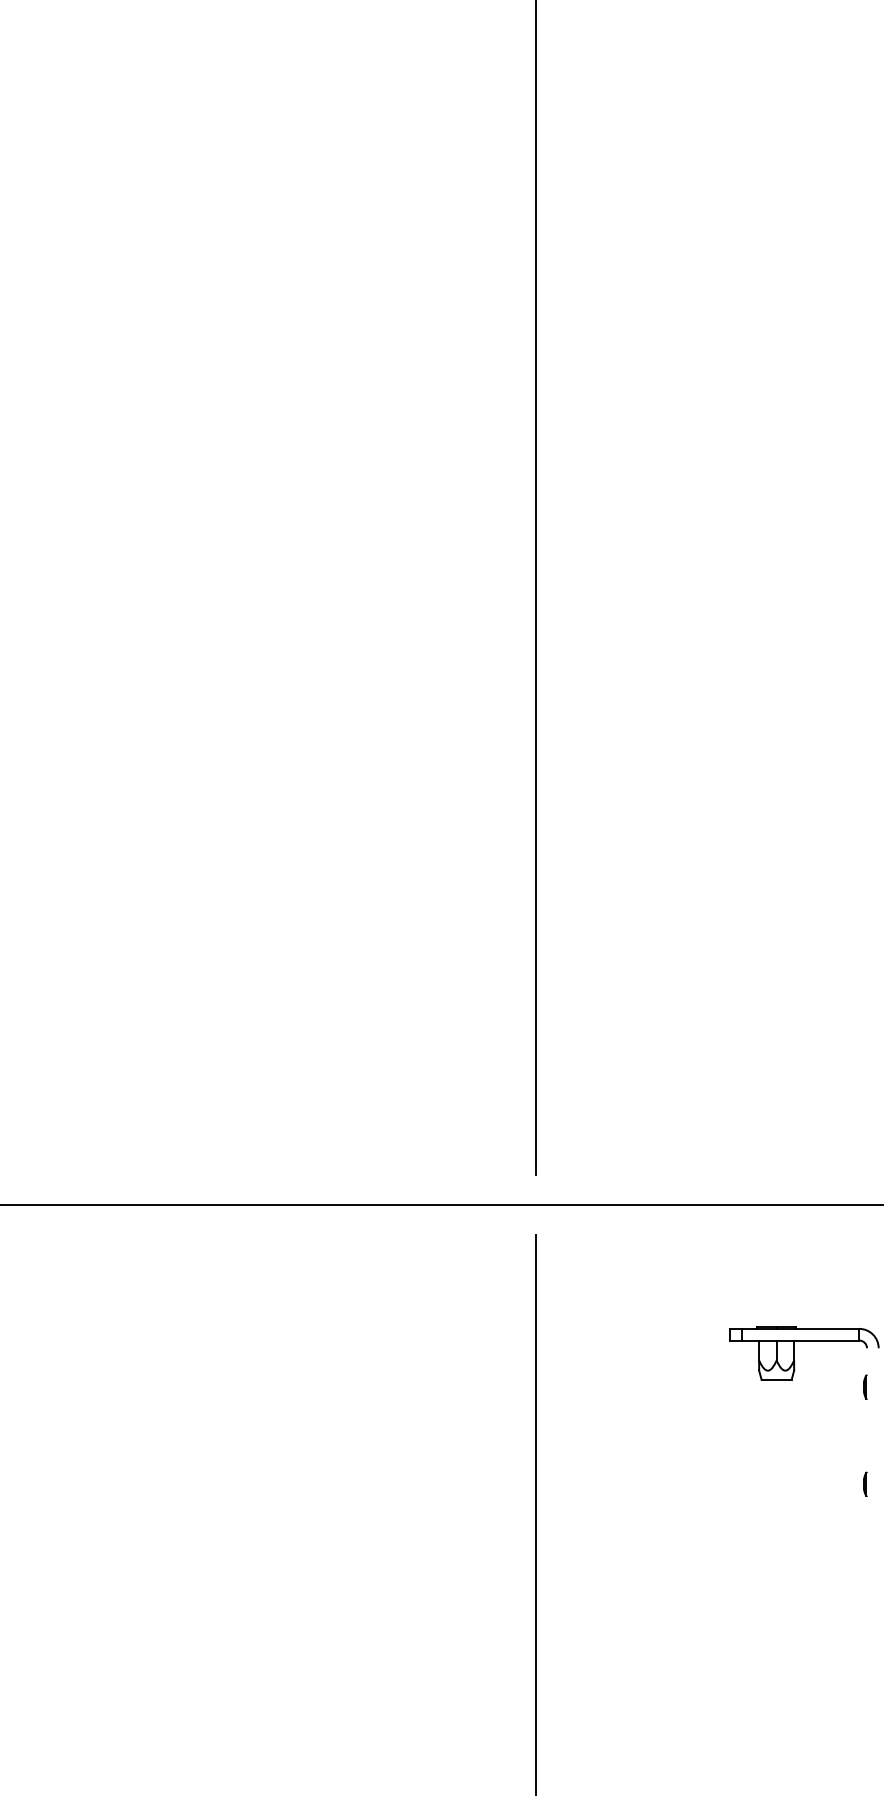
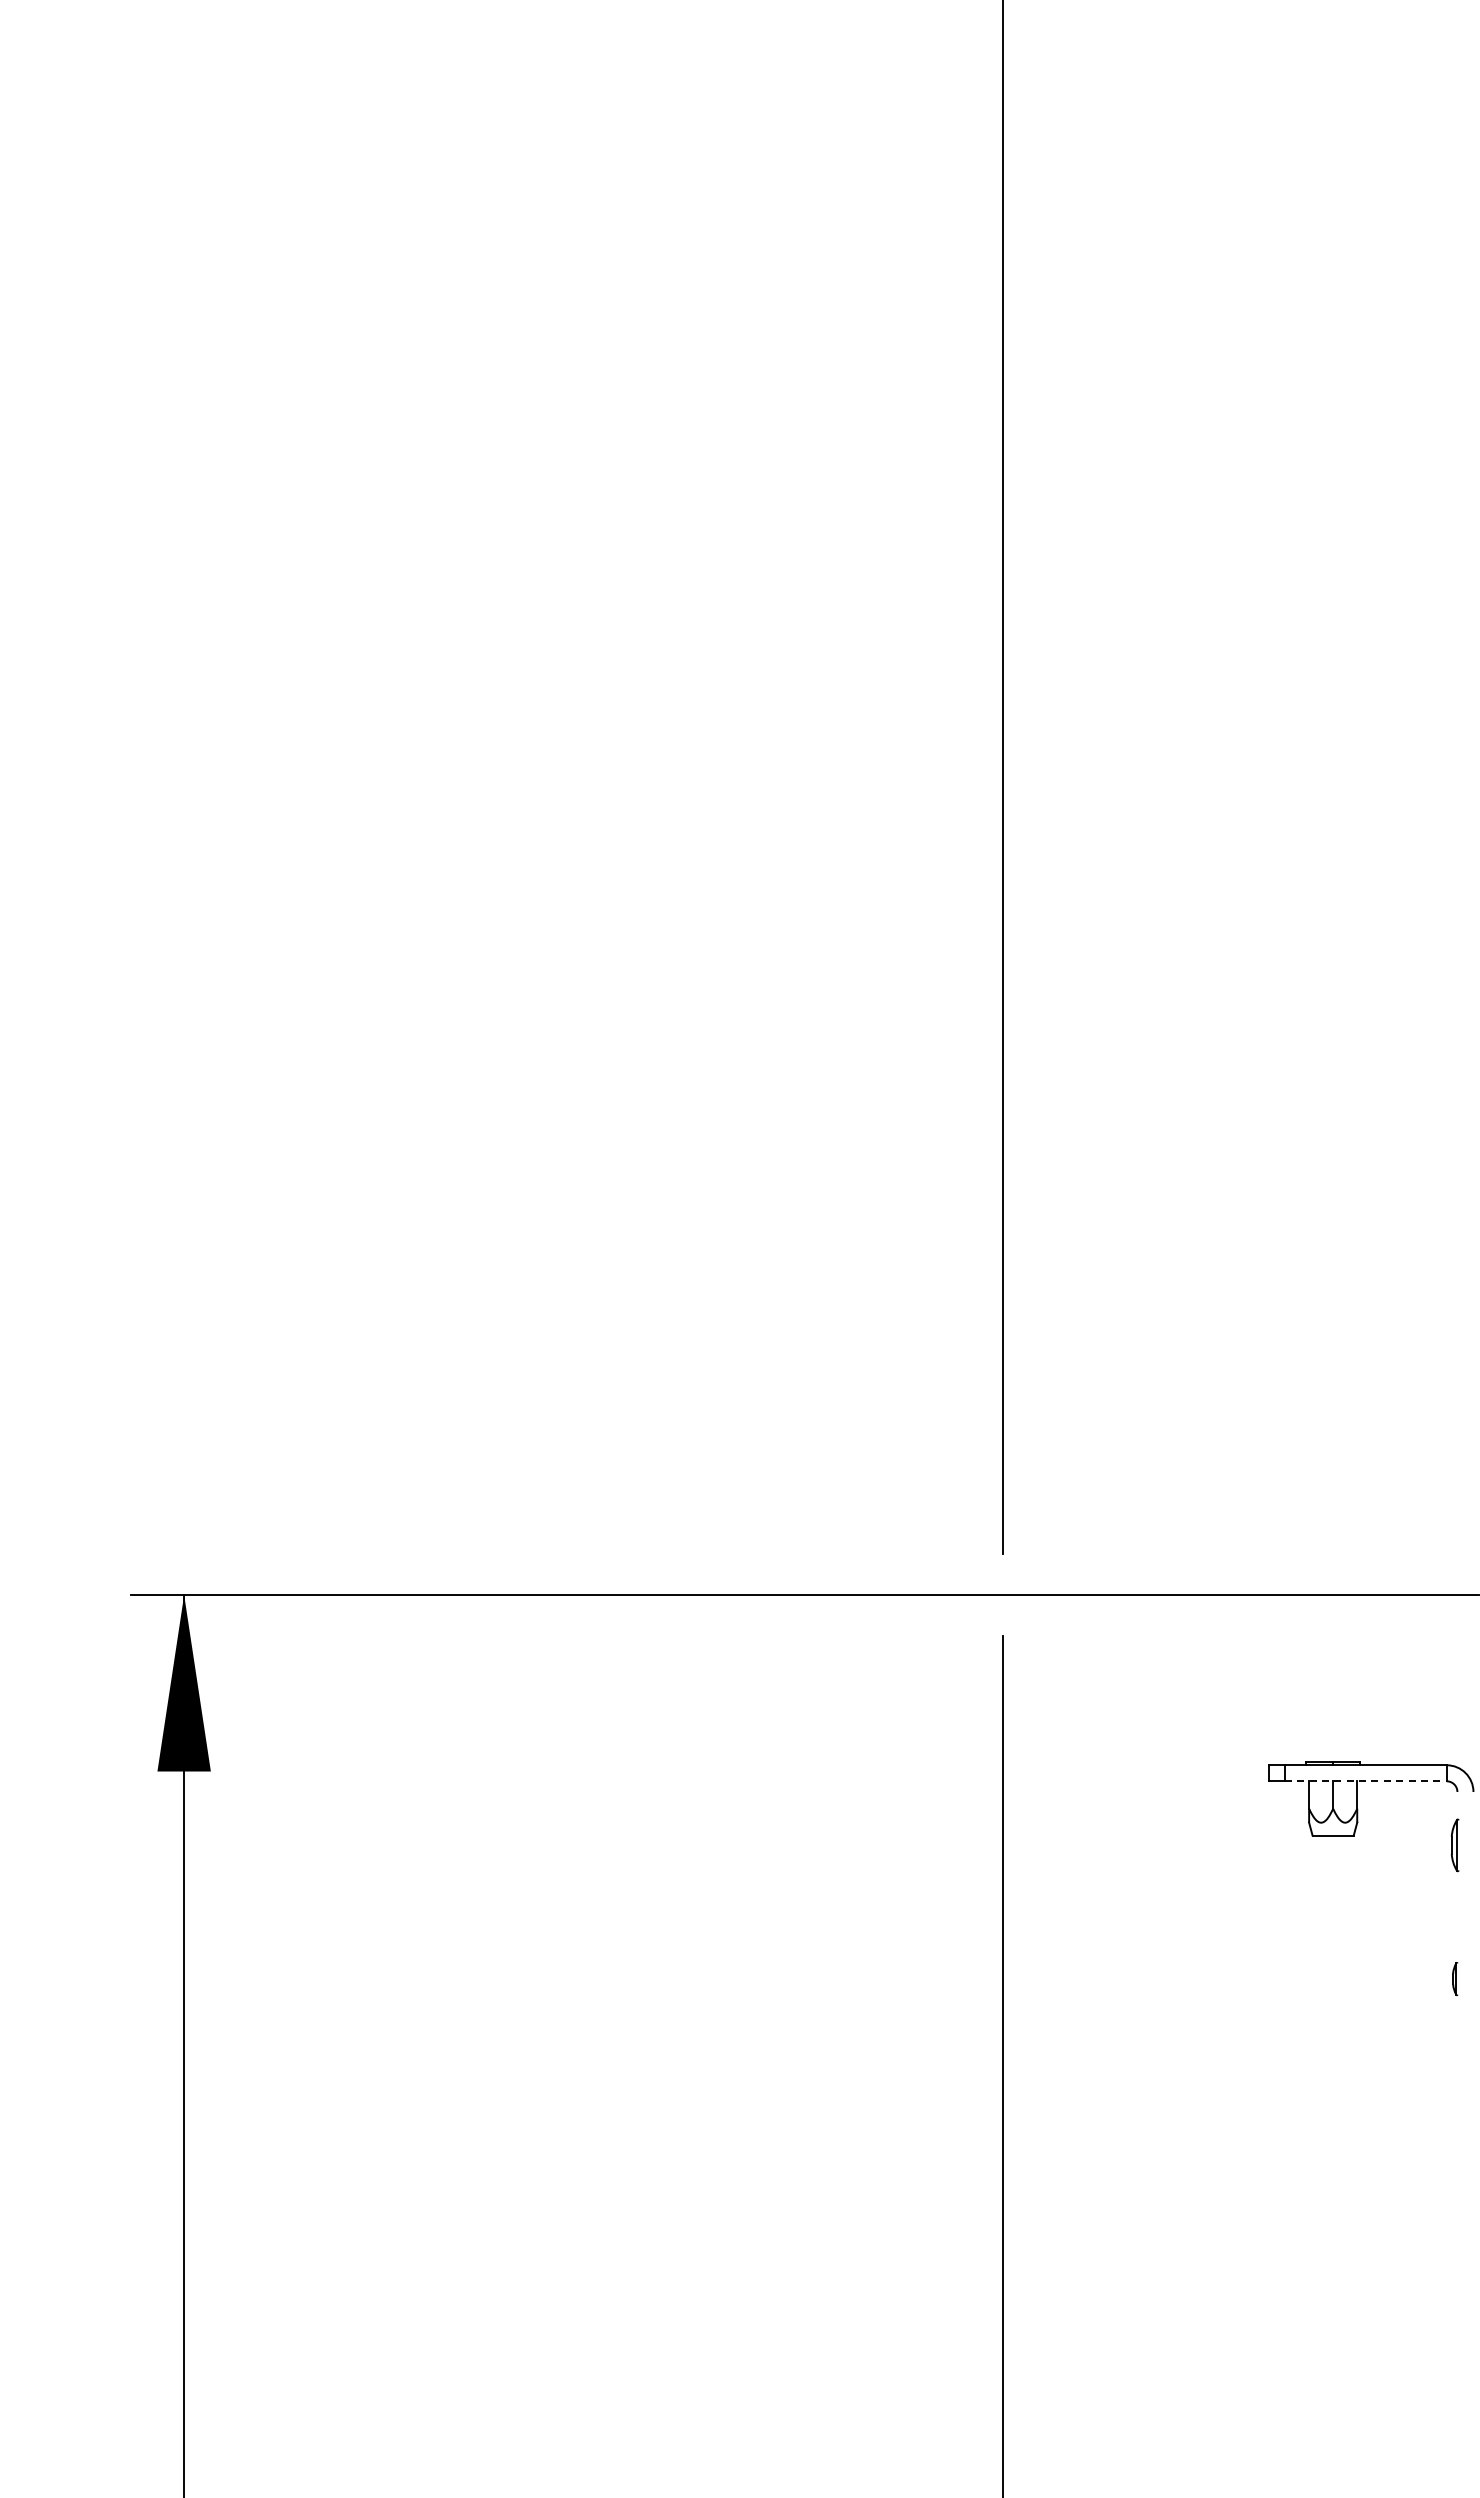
line: (800, 1340) -> (1365, 1781), solid -> dashed
part: (865, 1387) -> (1455, 1845), size x1.6

